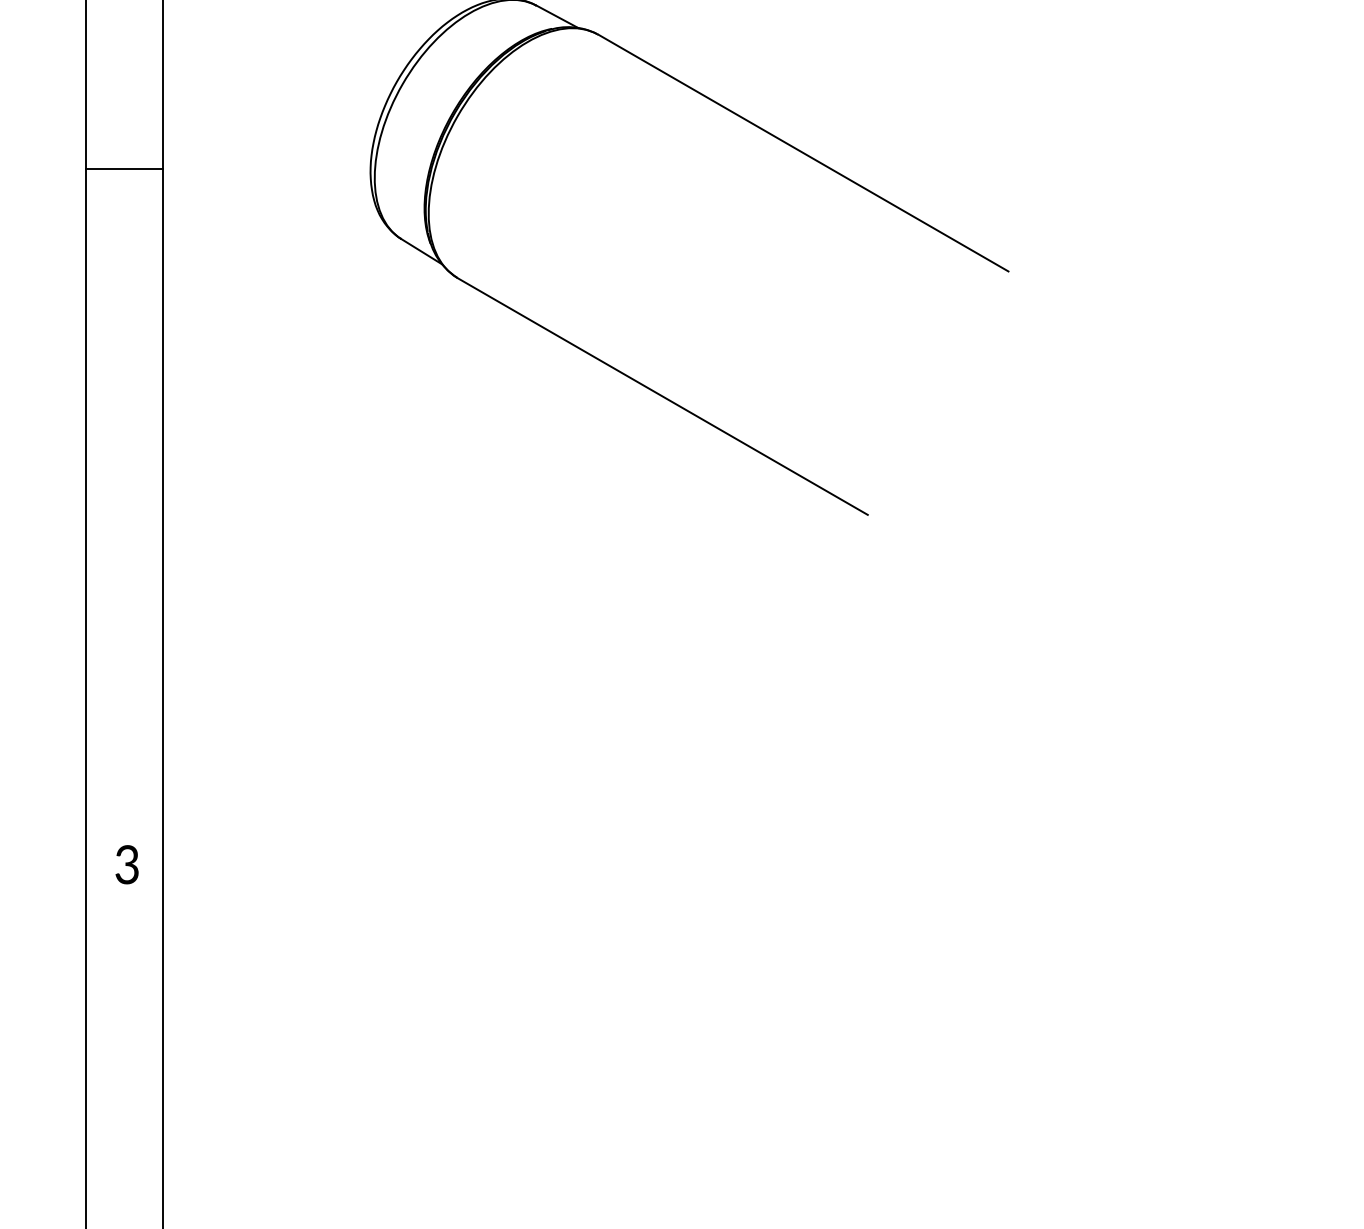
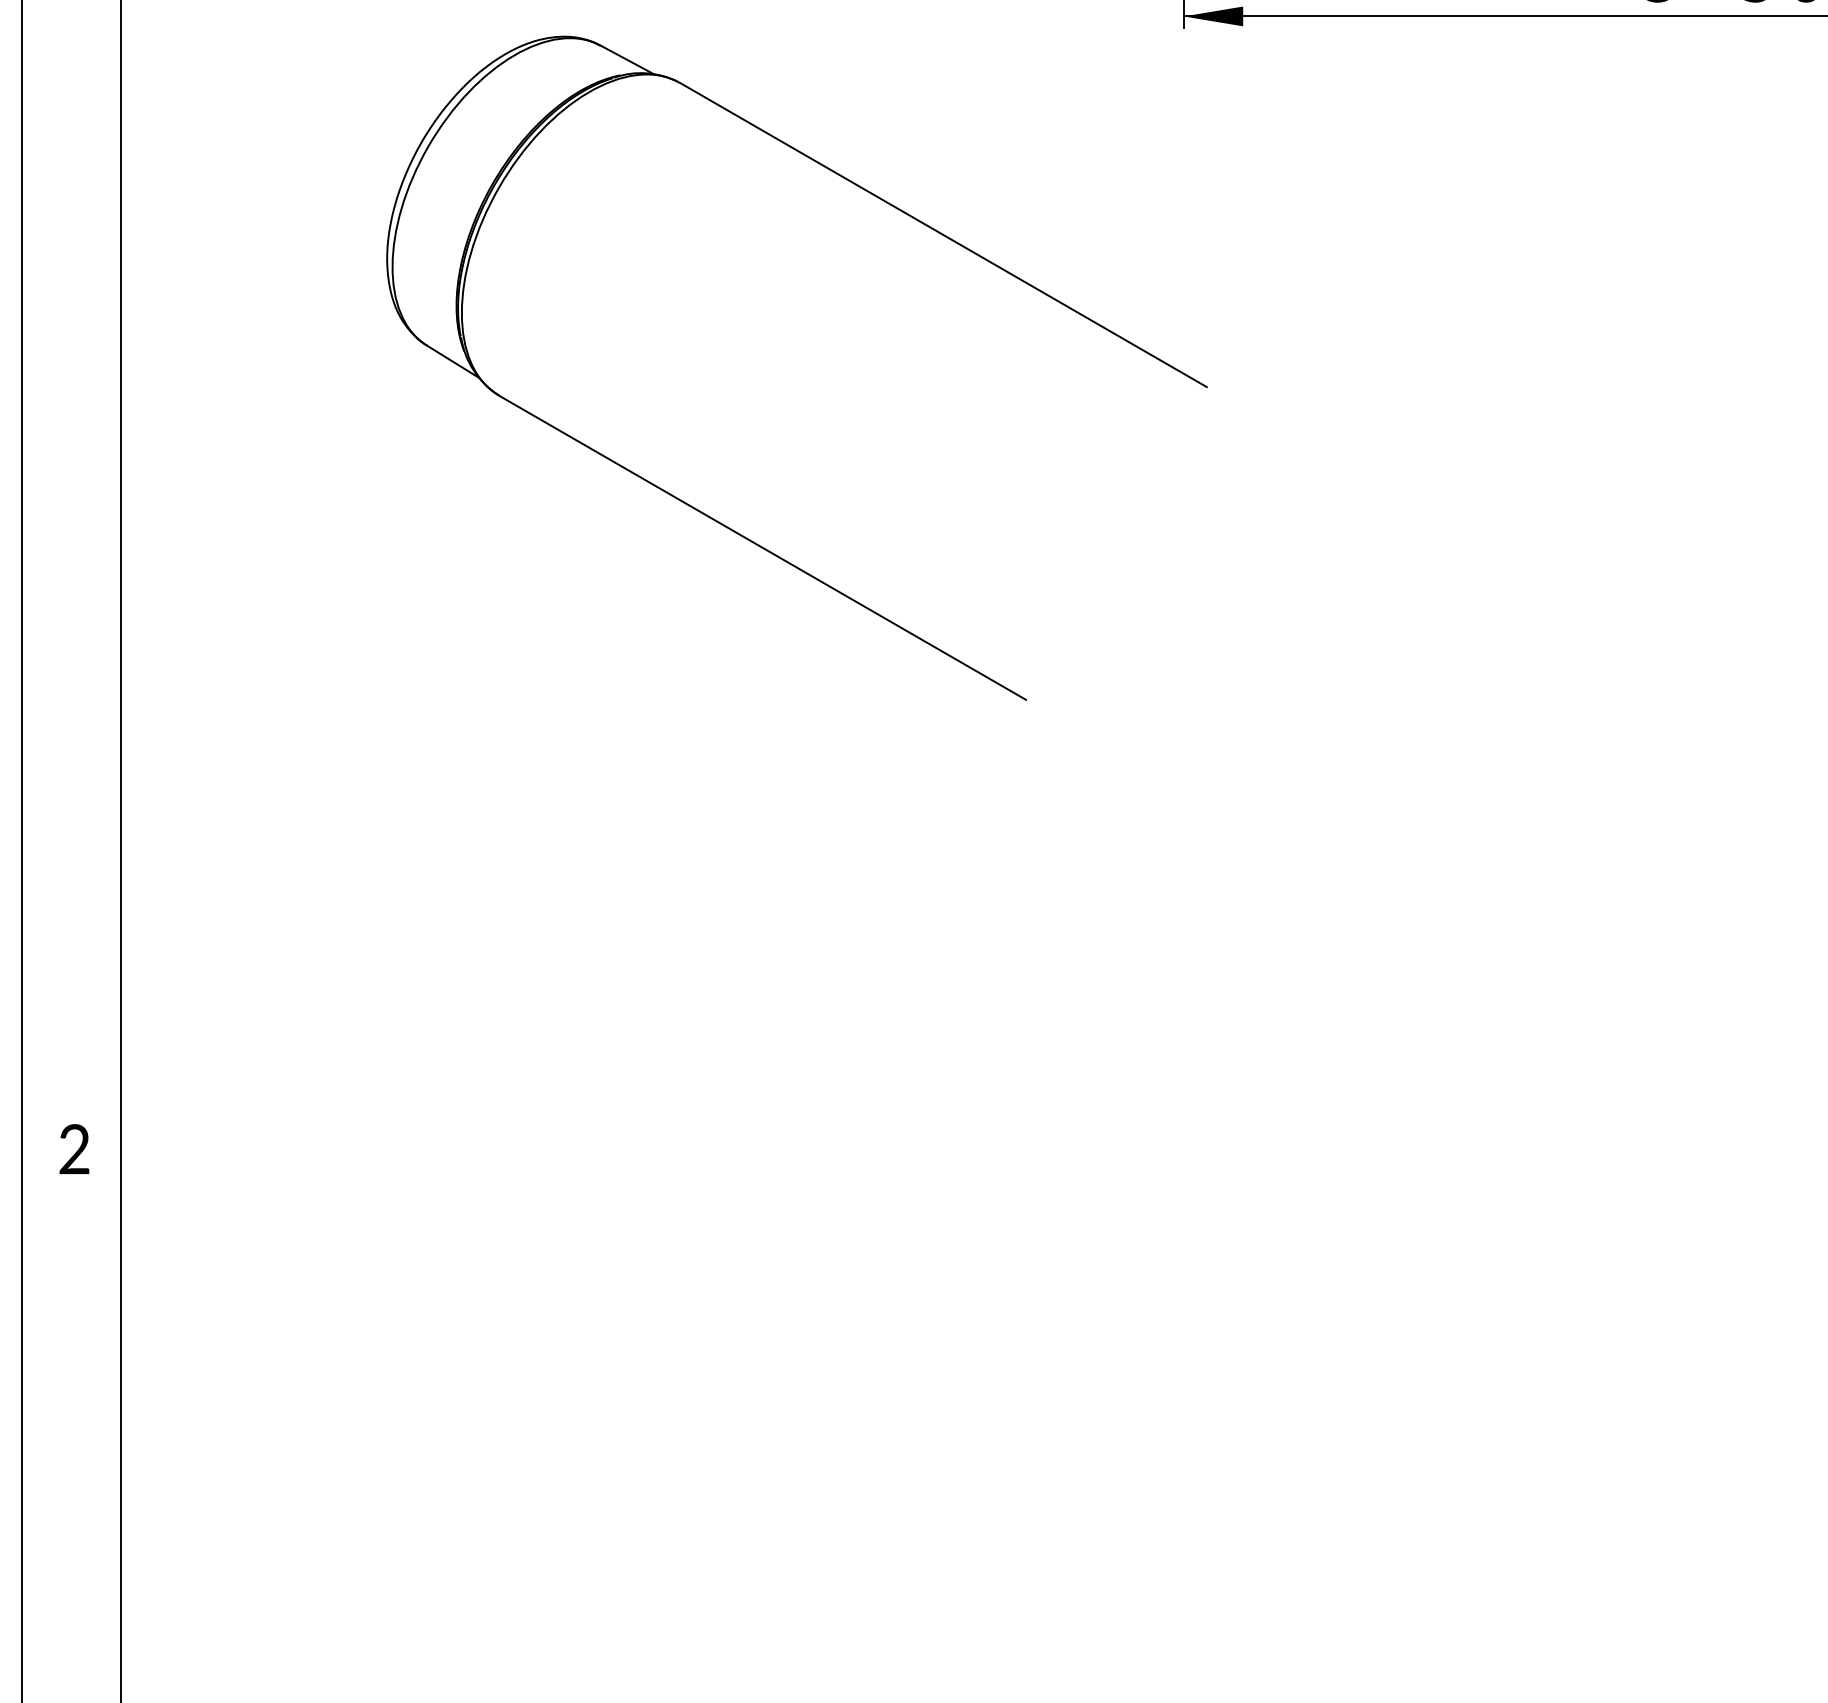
line: (124, 168) -> (70, 254), removed
text: (127, 864) -> (74, 1149), 3 -> 2

